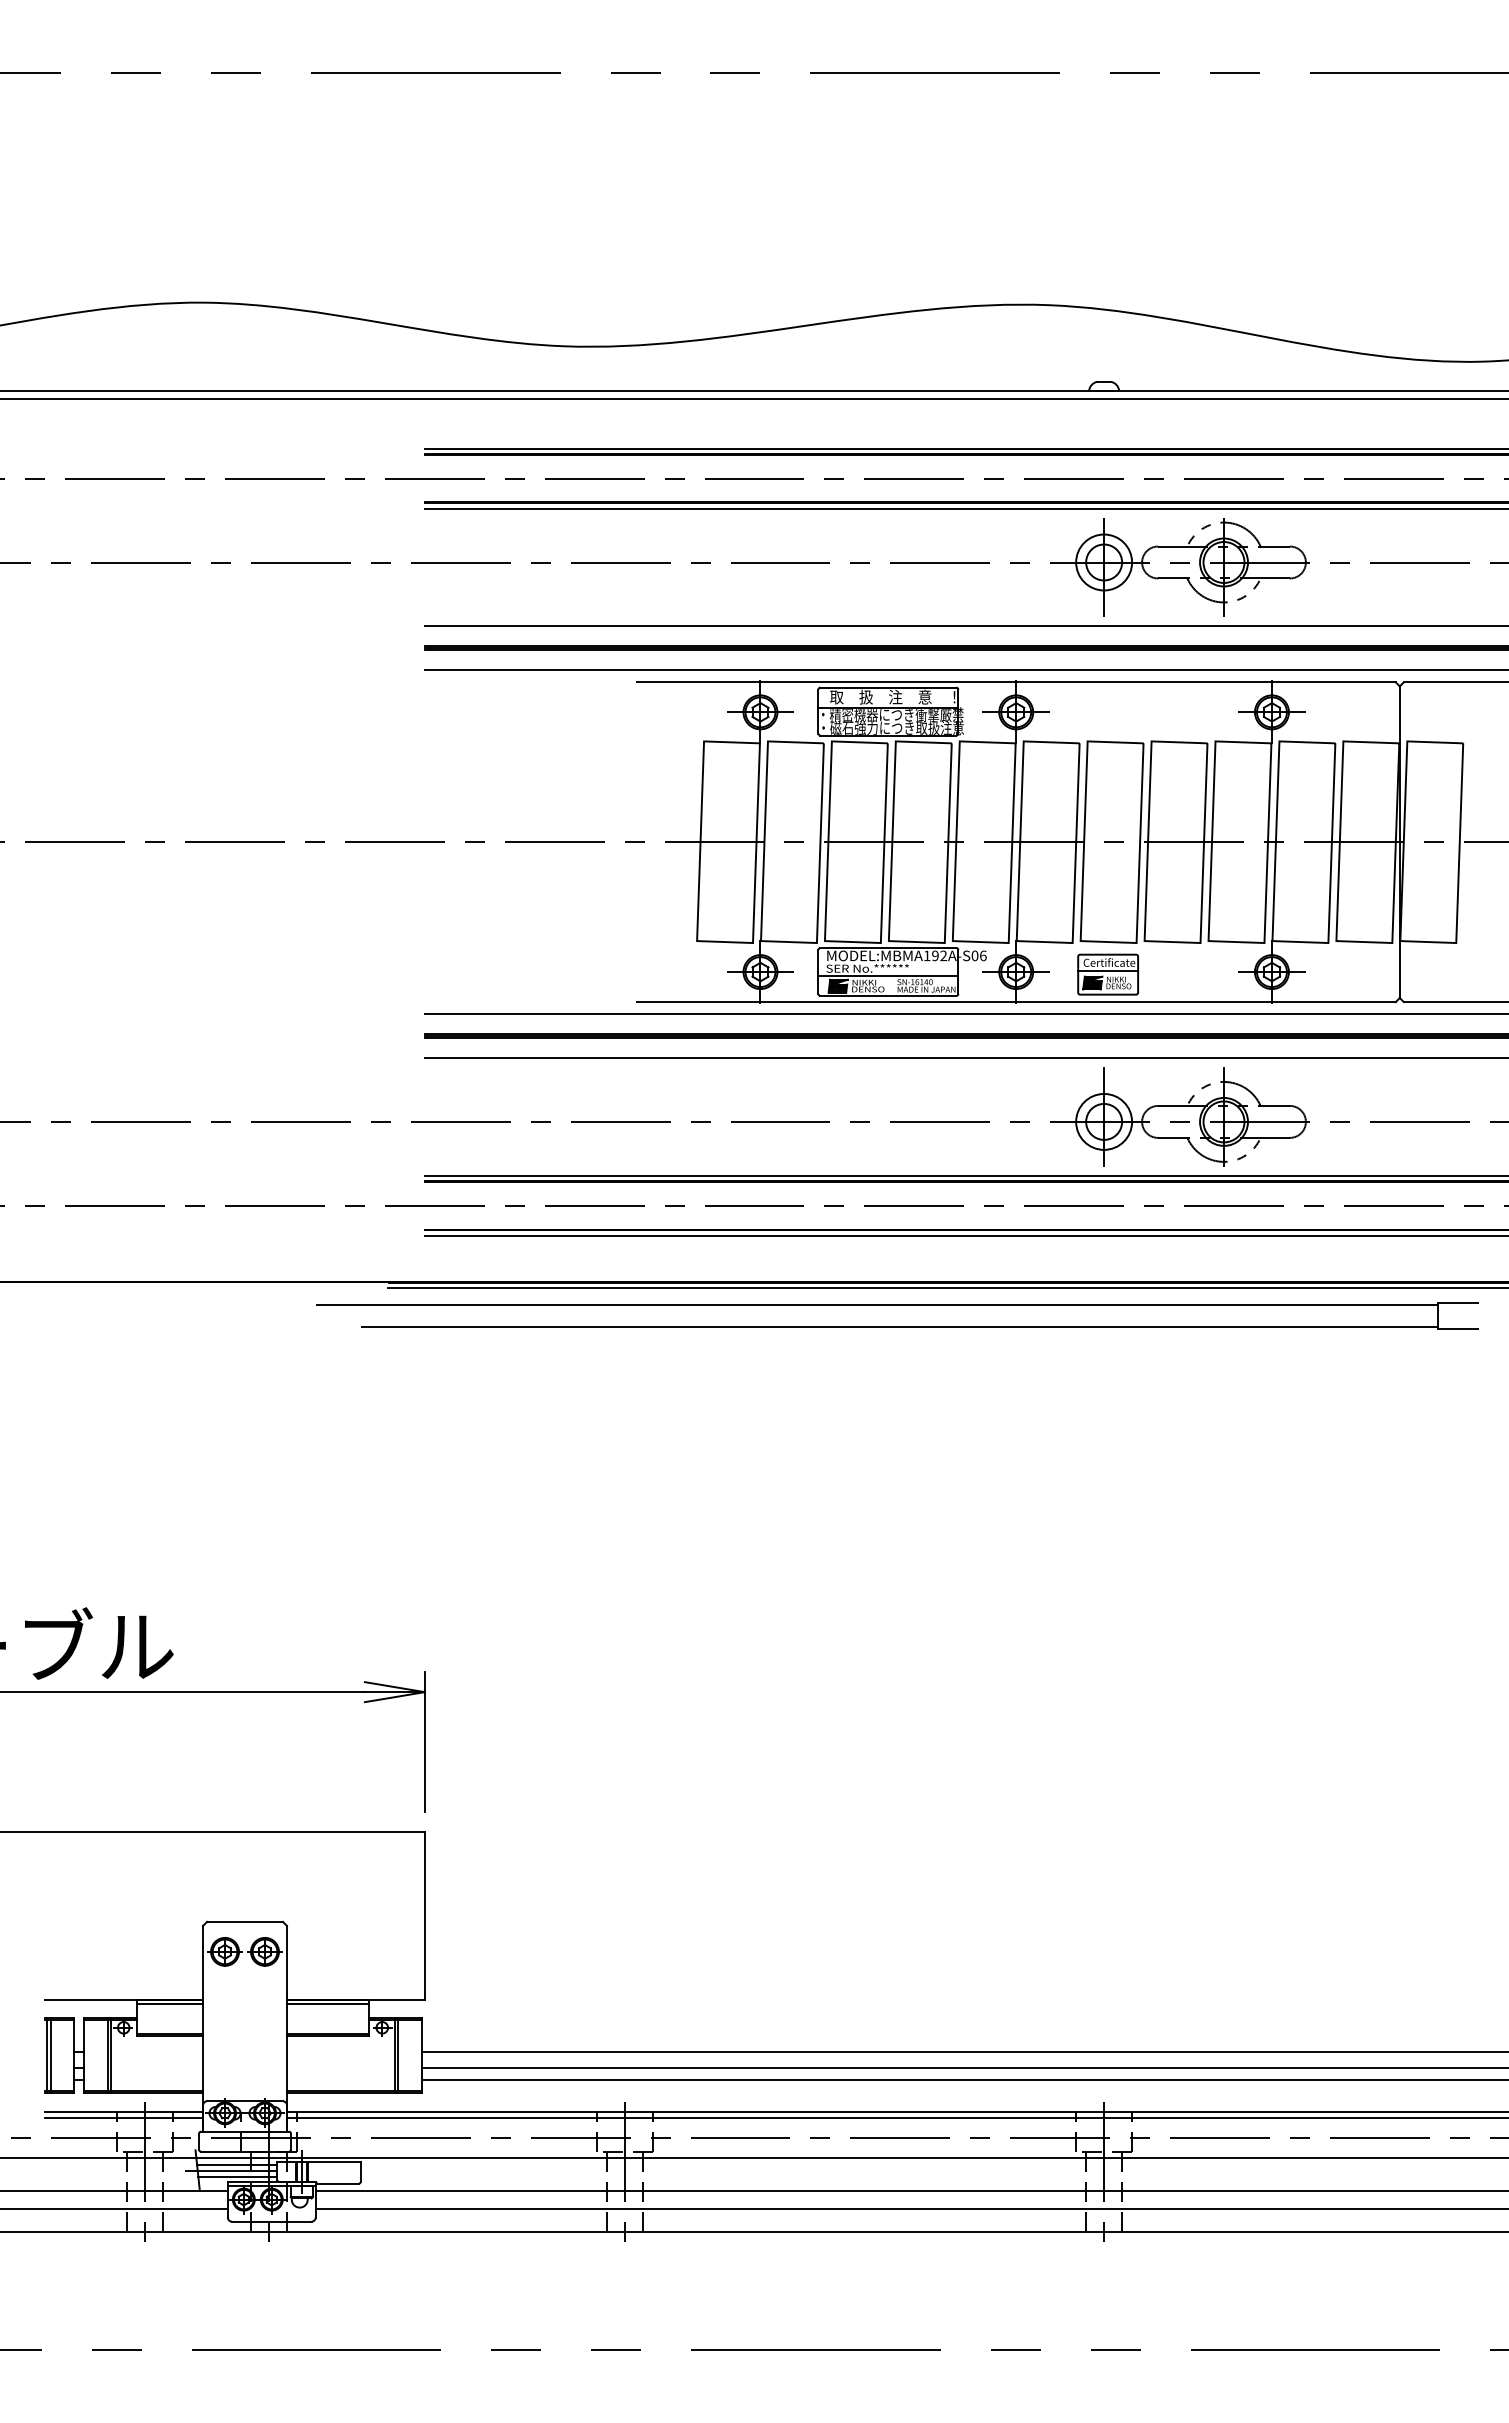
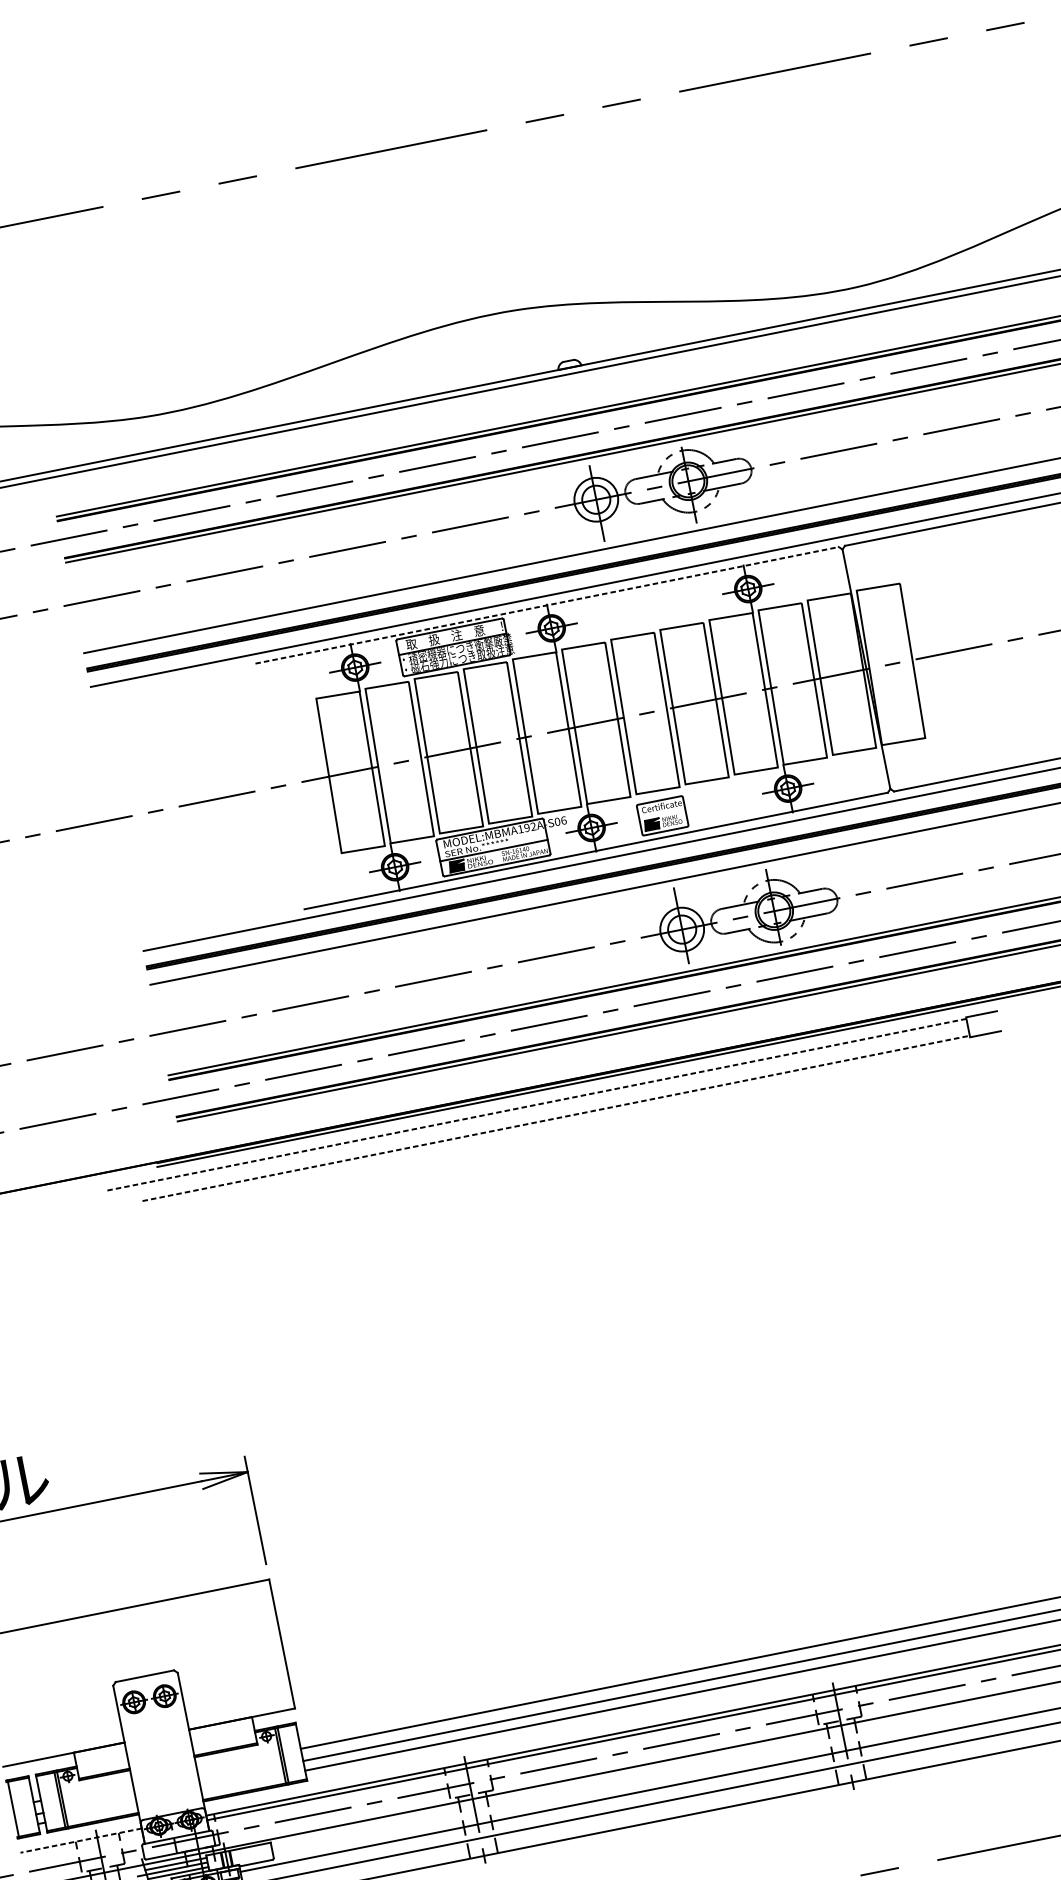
line: (1016, 682) -> (547, 605), solid -> dashed
line: (1108, 970) -> (662, 812), removed
line: (876, 1304) -> (535, 1104), solid -> dashed
line: (899, 1326) -> (556, 1118), solid -> dashed
line: (170, 2003) -> (100, 1750), removed
line: (327, 2003) -> (220, 1726), removed
line: (50, 2055) -> (15, 1808), removed
line: (124, 2111) -> (81, 1840), solid -> dashed
line: (124, 2117) -> (82, 1845), removed

